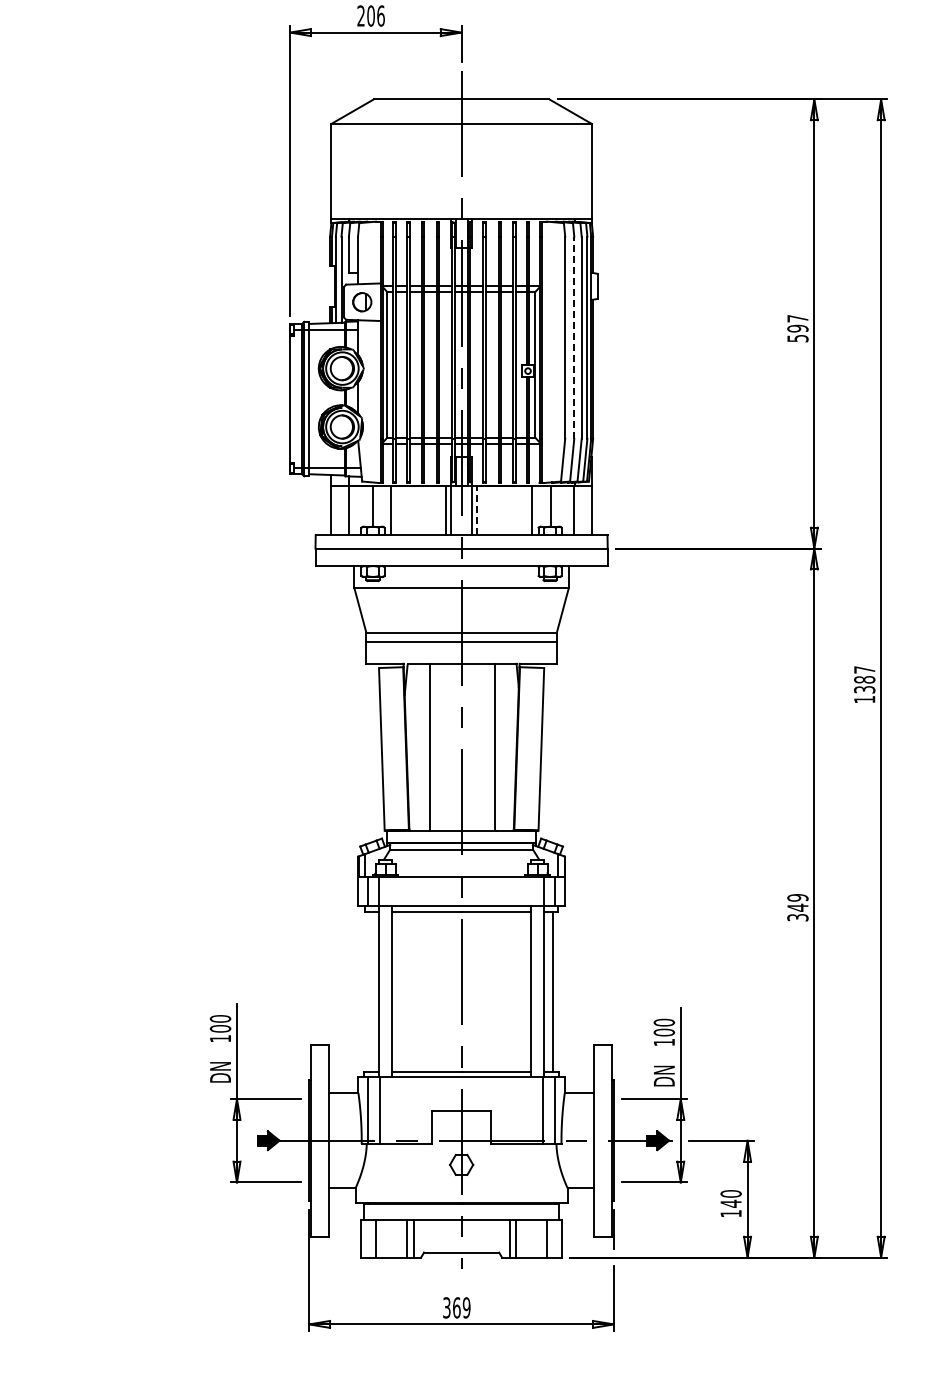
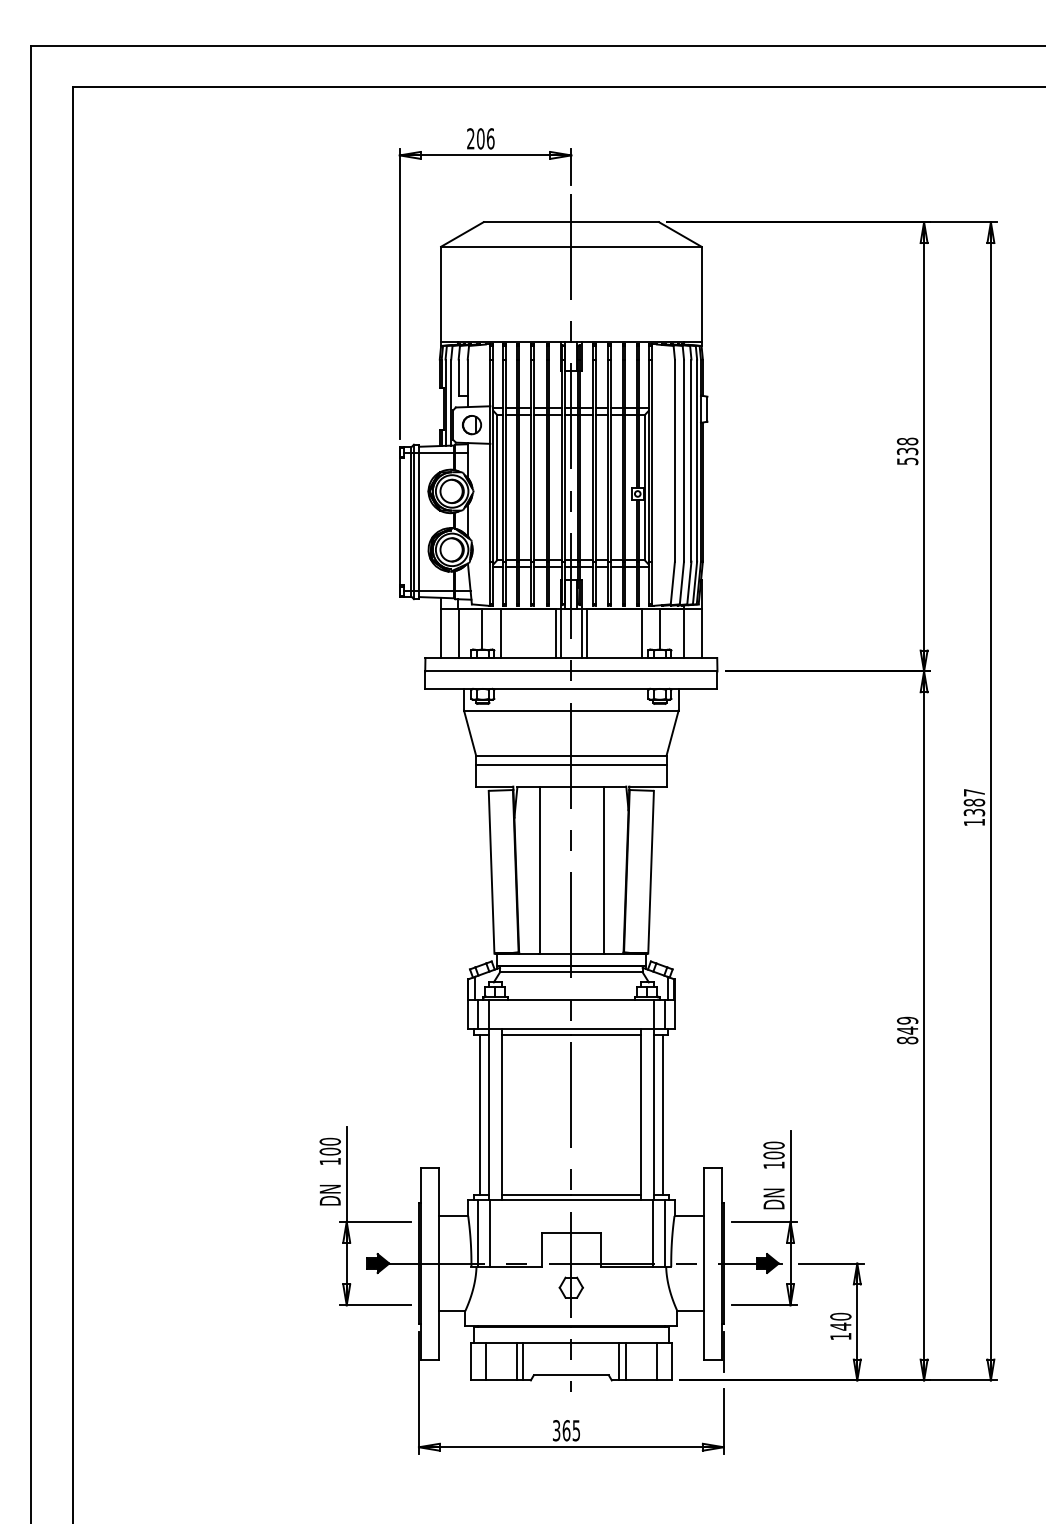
text: (797, 323) -> (907, 446), 597 -> 538
line: (574, 337) -> (684, 460), dashed -> solid
line: (476, 510) -> (586, 633), dashed -> solid
text: (797, 917) -> (907, 1040), 349 -> 849
line: (369, 991) -> (479, 1114), added
text: (466, 1307) -> (576, 1430), 369 -> 365

